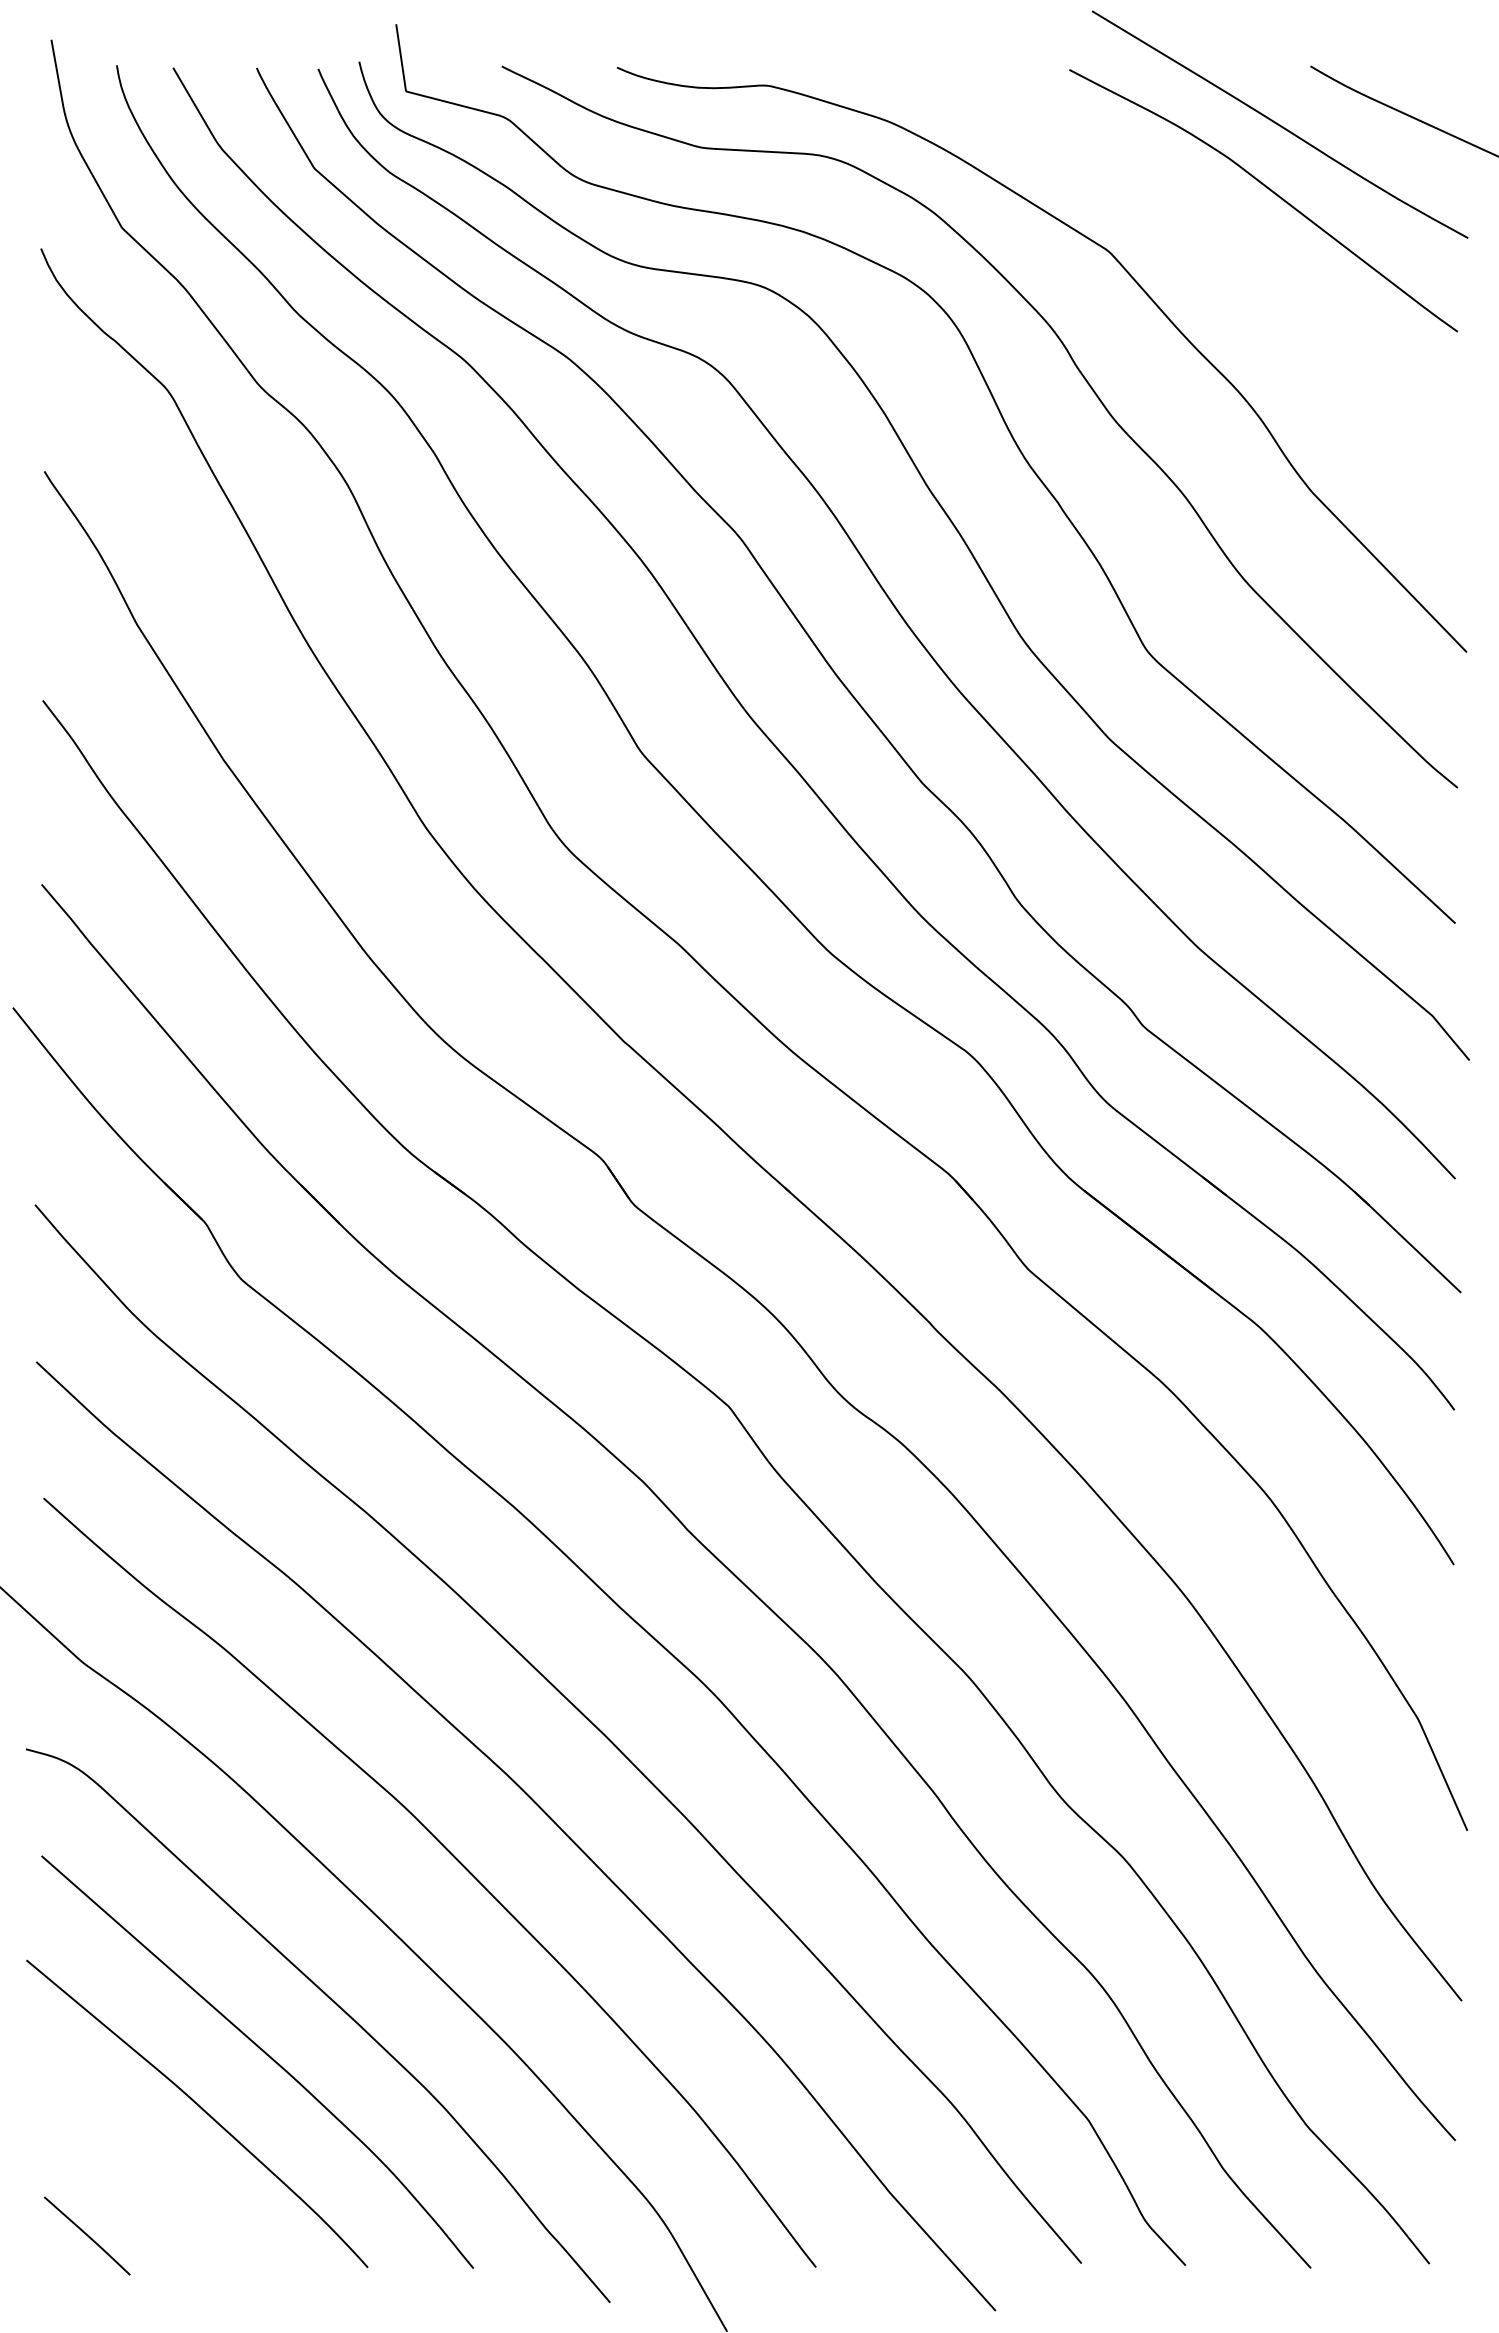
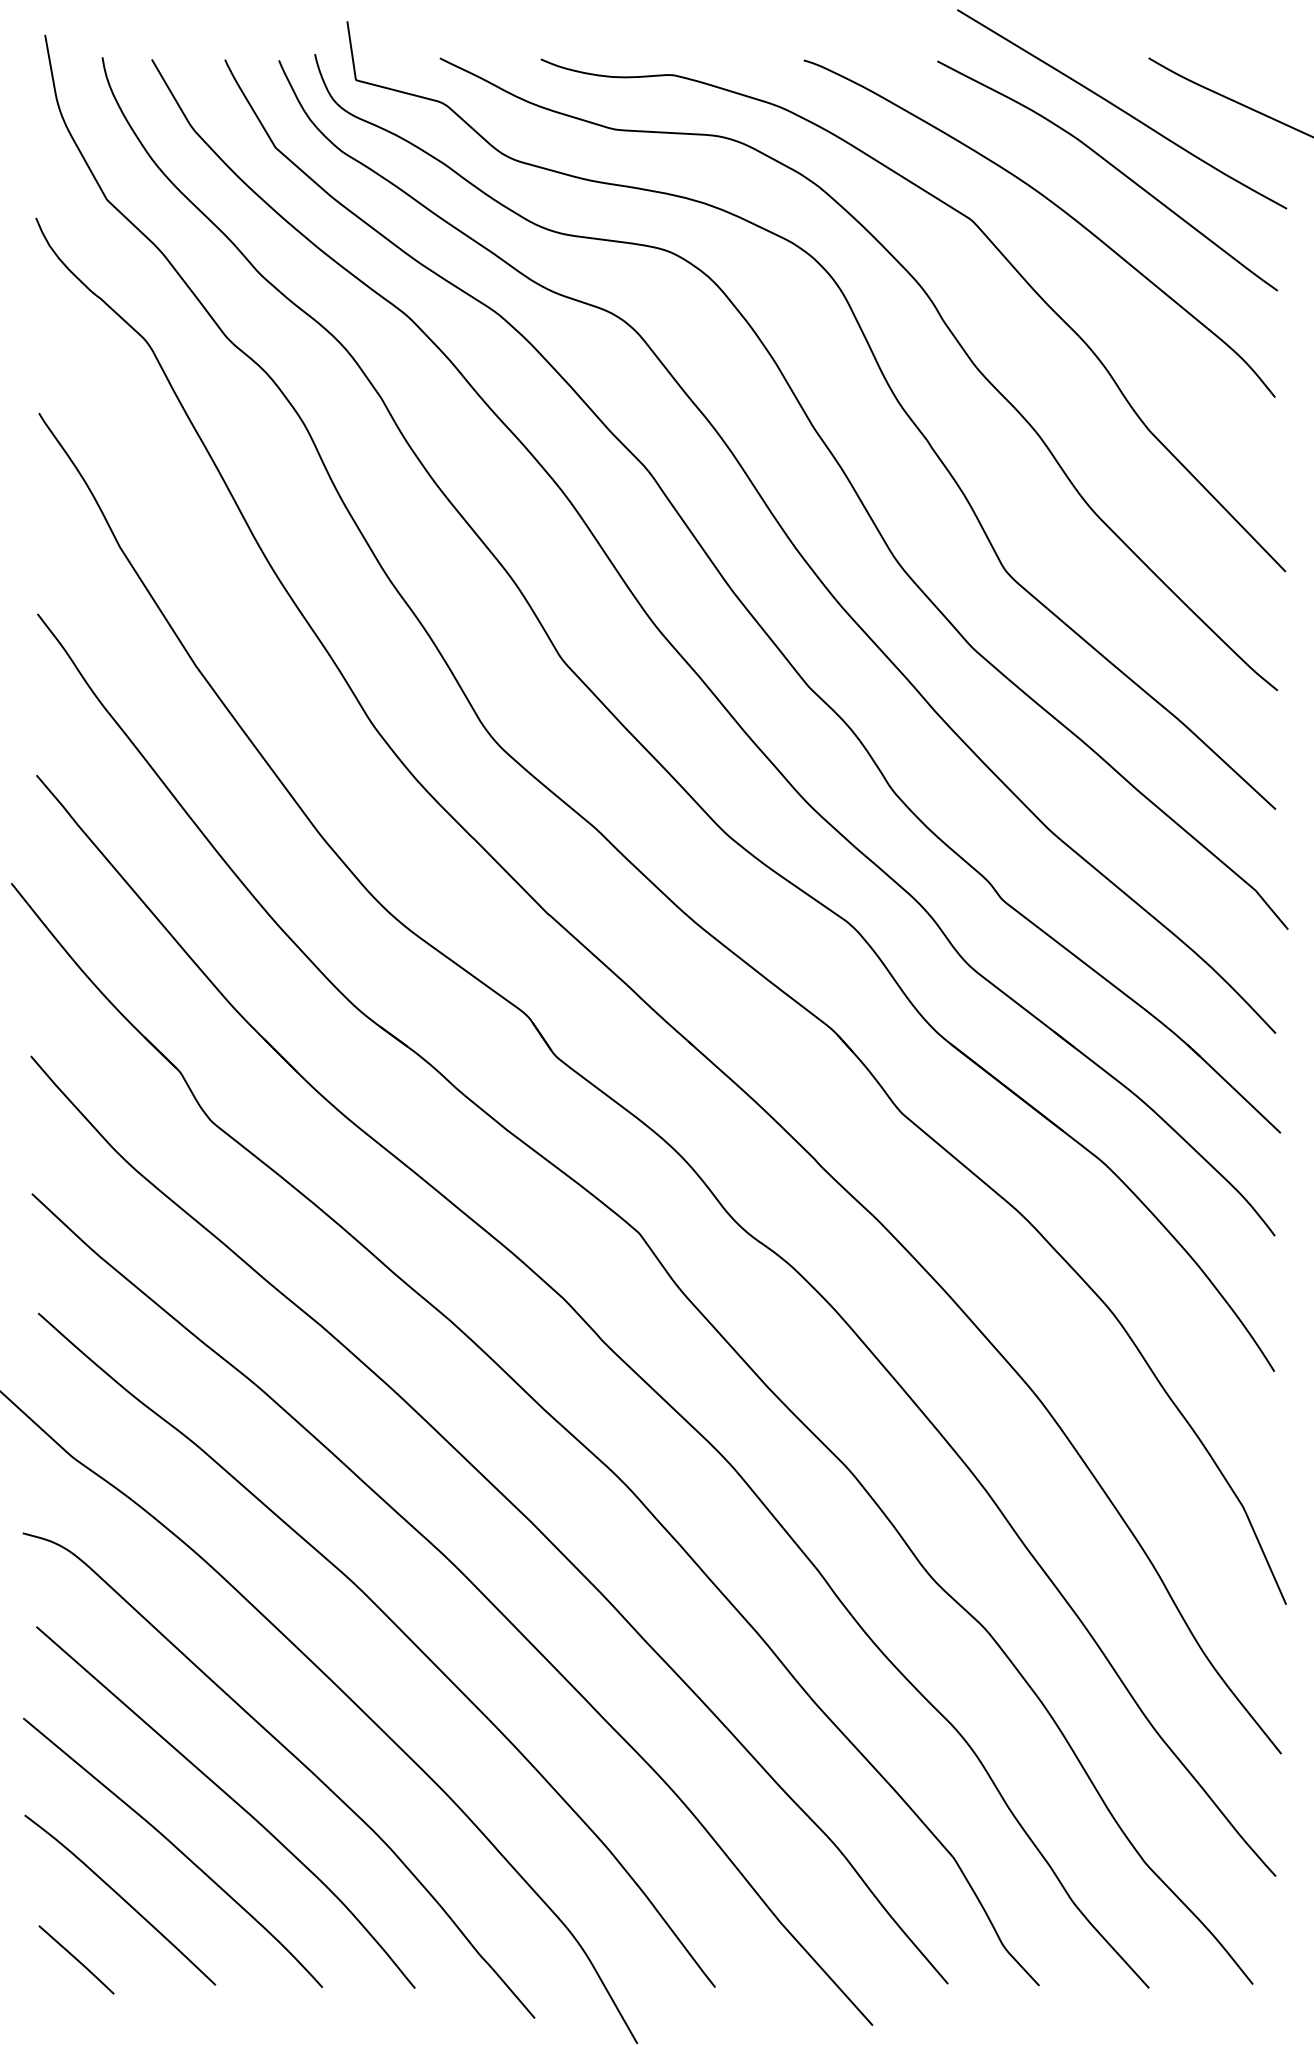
curve: (1203, 234) -> (1054, 205), added
curve: (137, 2165) -> (120, 1898), added

